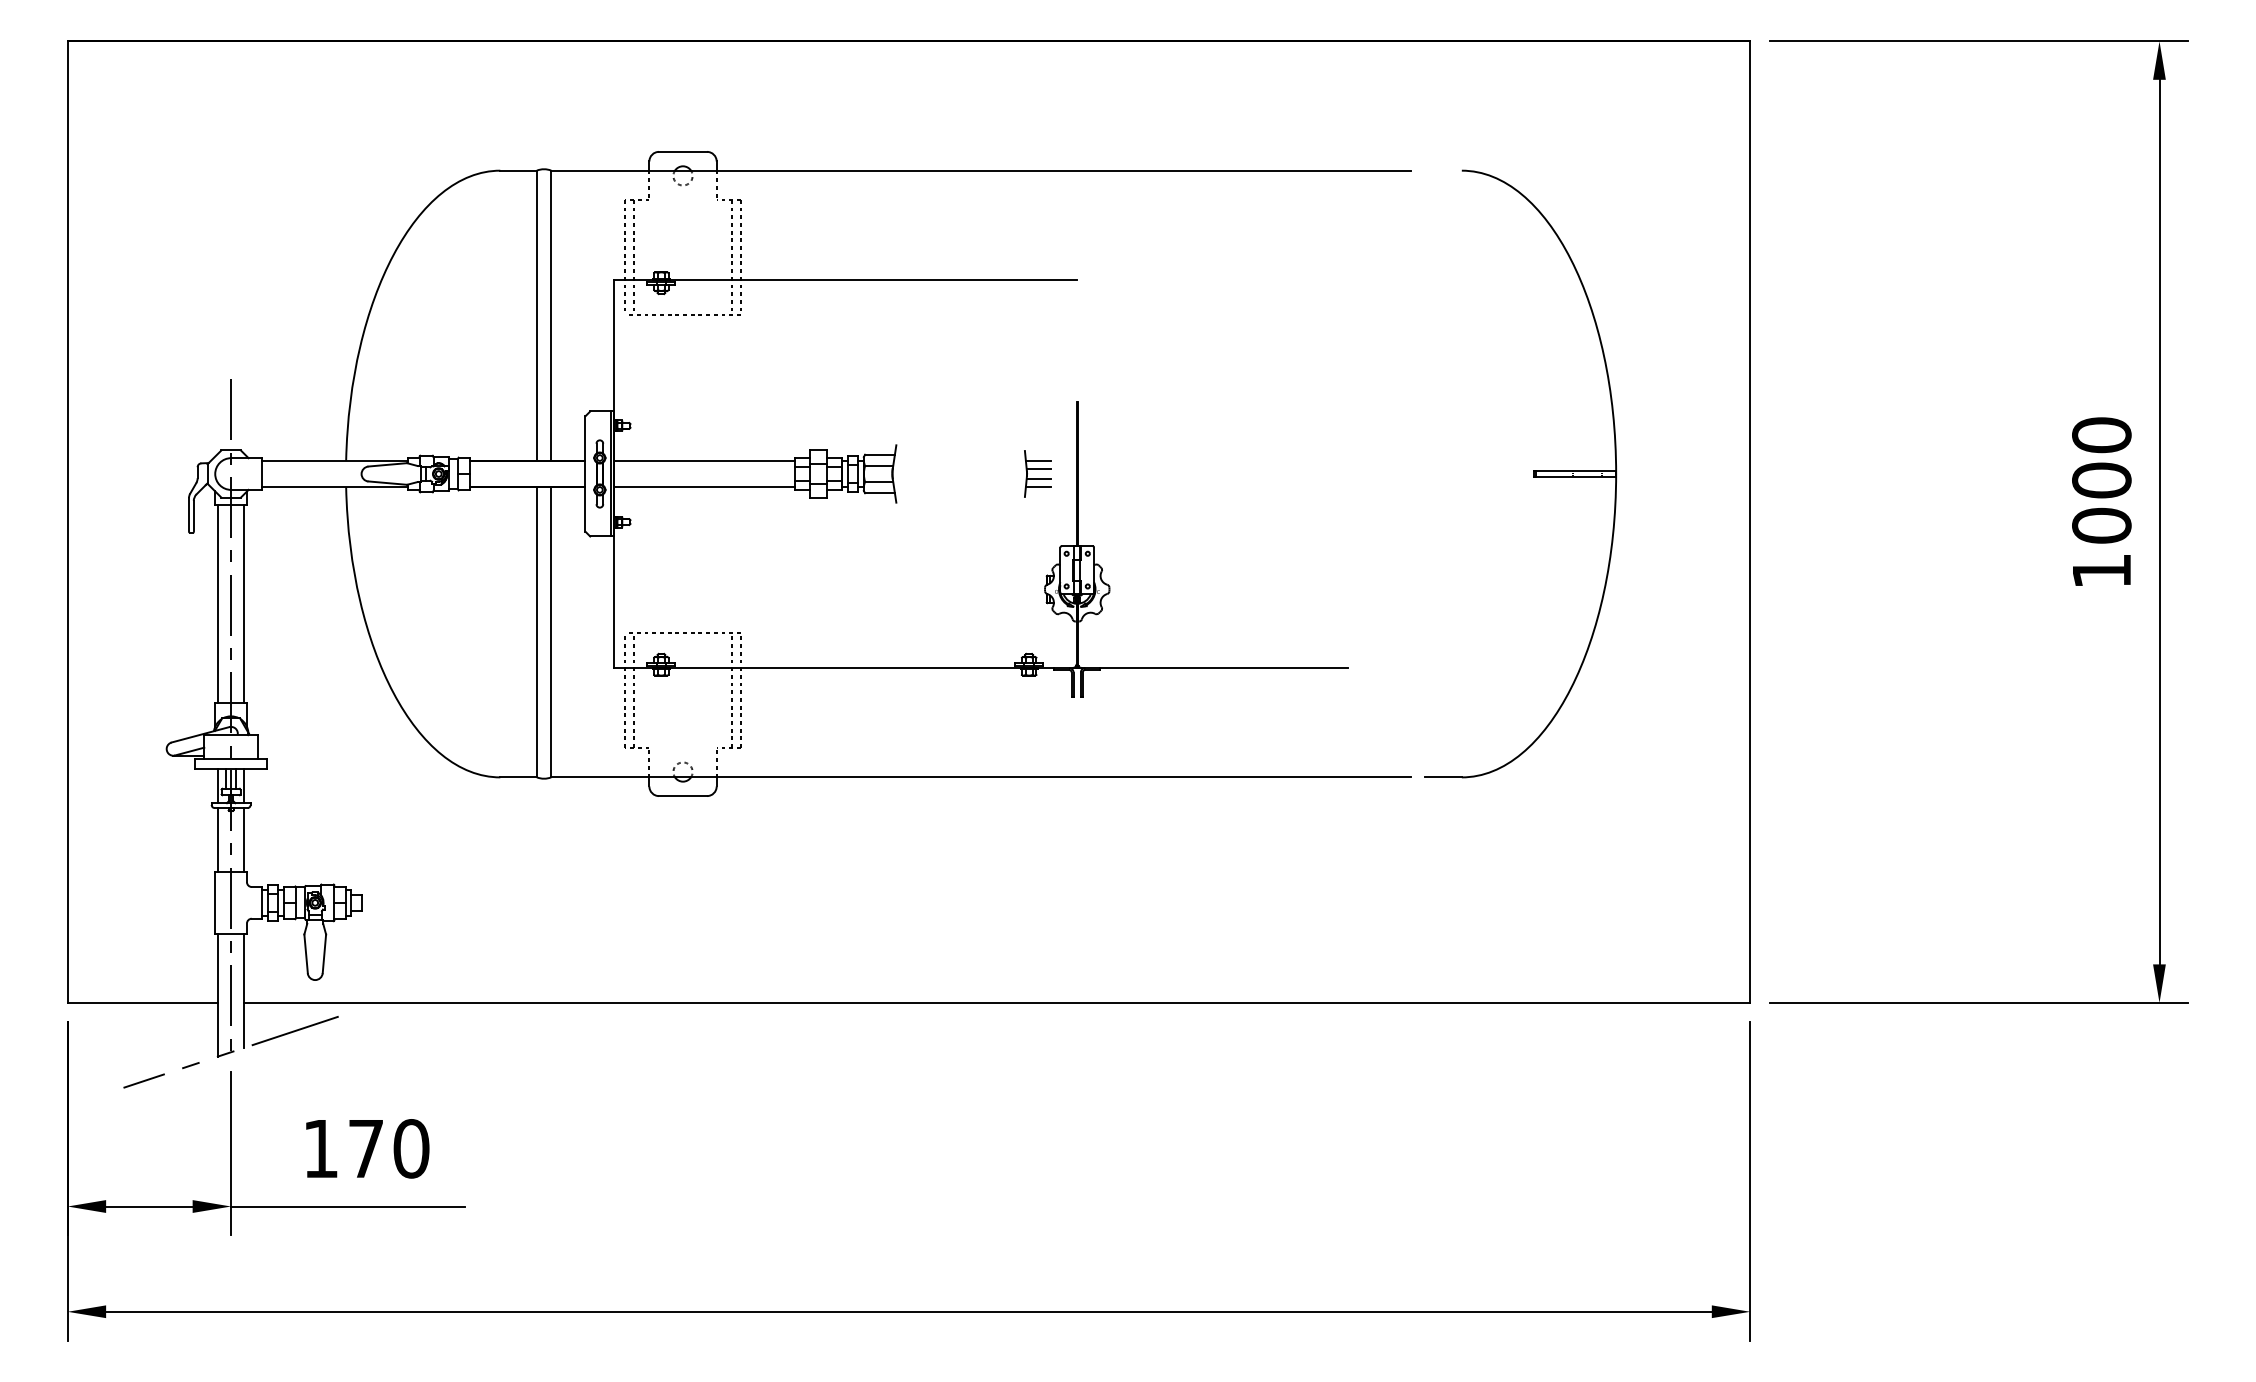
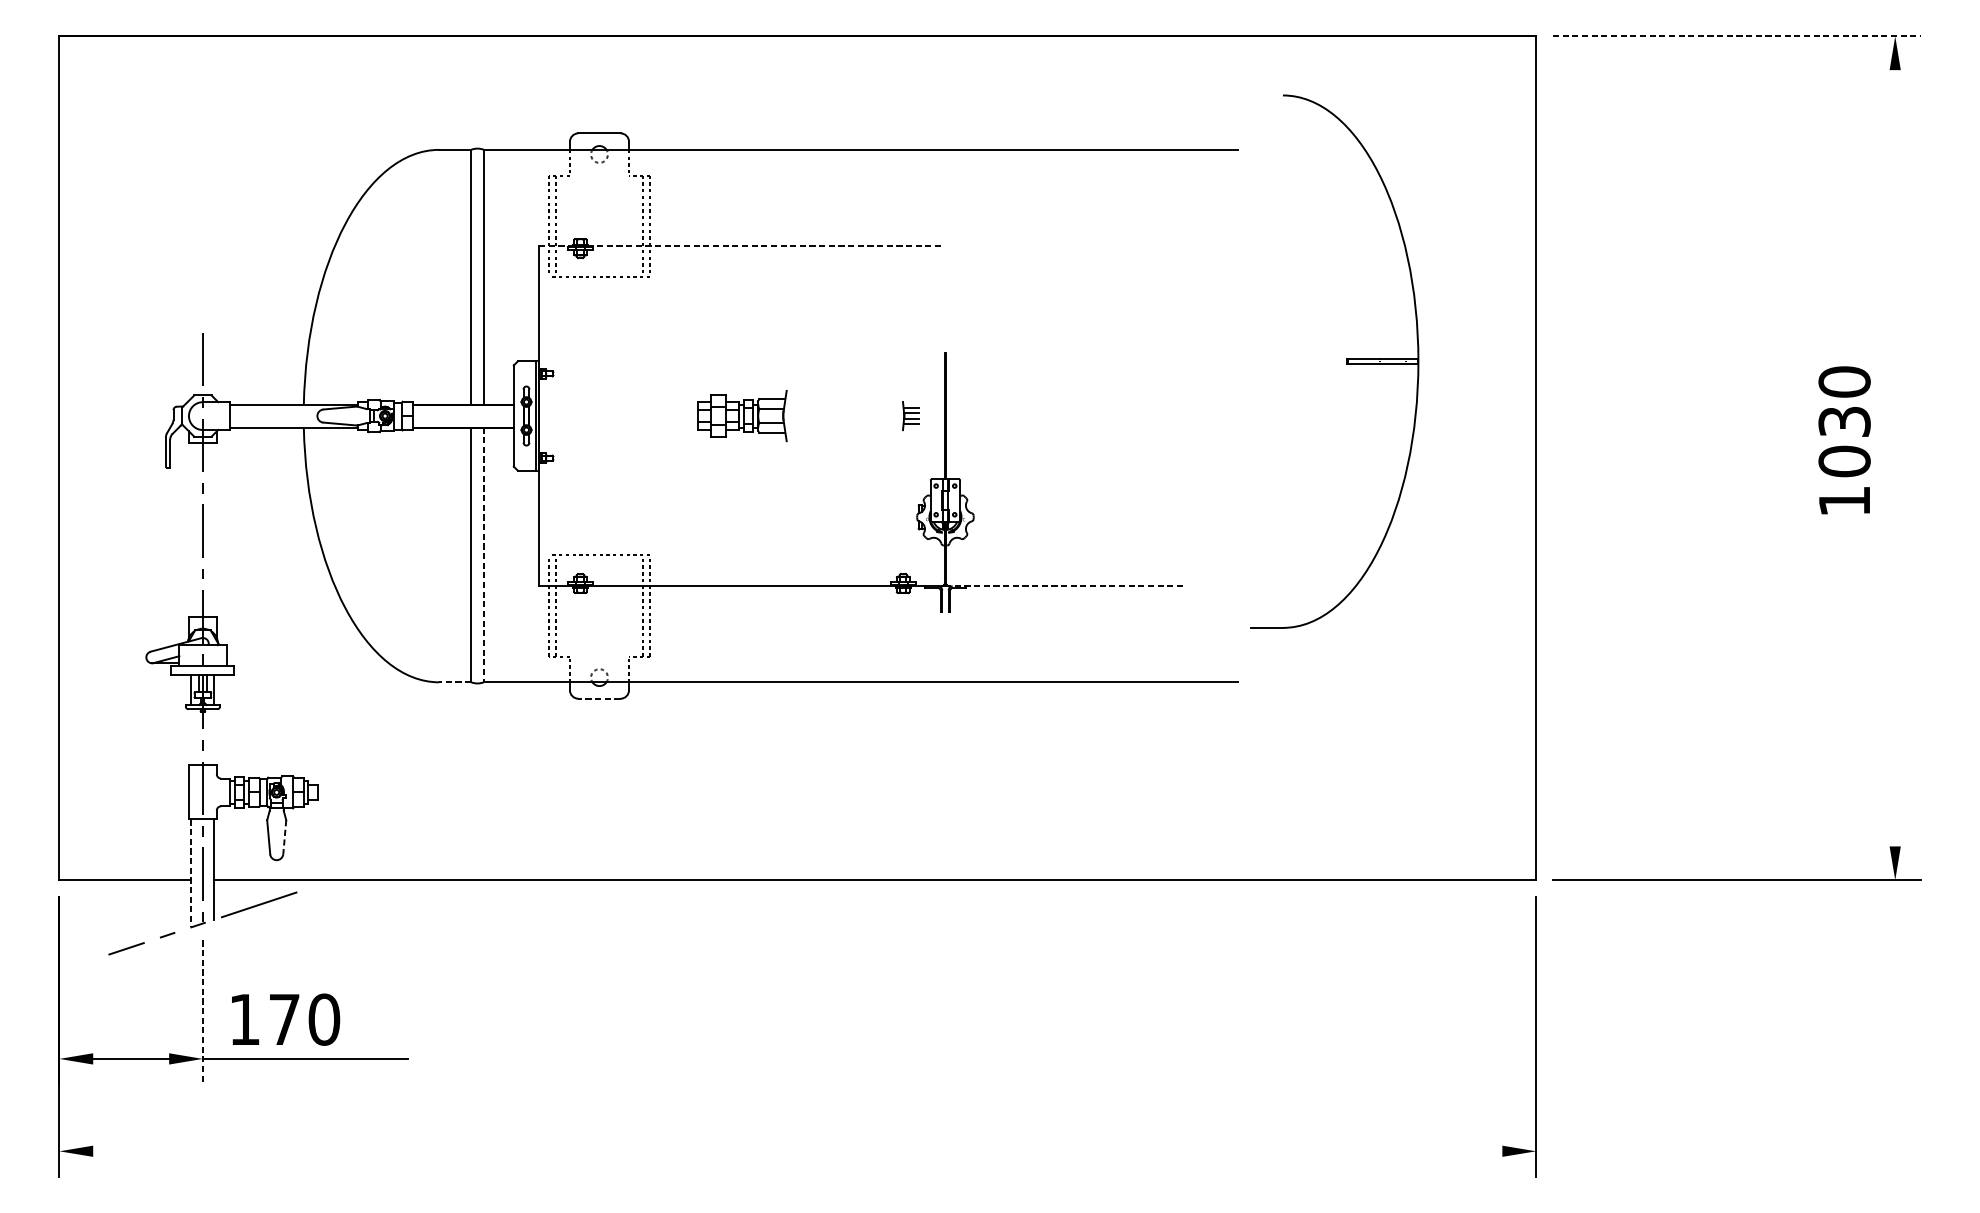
line: (1979, 41) -> (1737, 36), solid -> dashed
line: (846, 279) -> (742, 245), solid -> dashed
line: (704, 460) -> (618, 404), removed
part: (1037, 473) -> (910, 415), size x0.7
part: (1533, 473) -> (1345, 361), moved
text: (2101, 480) -> (1844, 421), 1000 -> 1030
line: (704, 487) -> (618, 427), removed
line: (2159, 521) -> (1895, 457), removed
line: (218, 603) -> (191, 529), removed
line: (244, 603) -> (214, 529), removed
line: (551, 632) -> (484, 555), solid -> dashed
line: (1214, 668) -> (1065, 586), solid -> dashed
line: (518, 777) -> (455, 682), solid -> dashed
line: (682, 796) -> (599, 699), solid -> dashed
line: (218, 840) -> (191, 737), removed
line: (244, 840) -> (214, 737), removed
line: (324, 954) -> (284, 837), solid -> dashed
line: (218, 995) -> (191, 873), solid -> dashed
text: (367, 1148) -> (285, 1019), moved
line: (231, 1153) -> (203, 1012), solid -> dashed
line: (908, 1311) -> (797, 1151), removed

